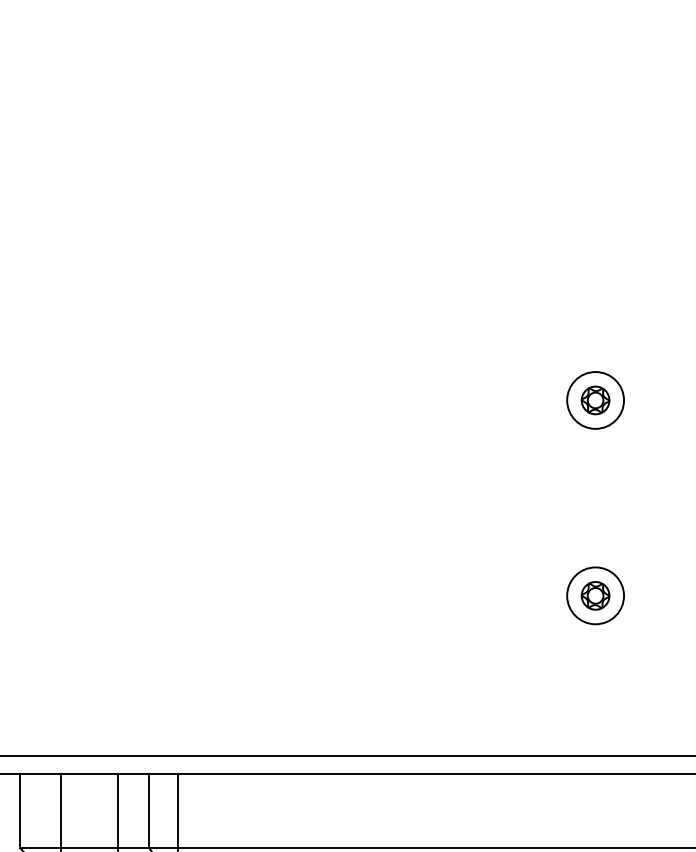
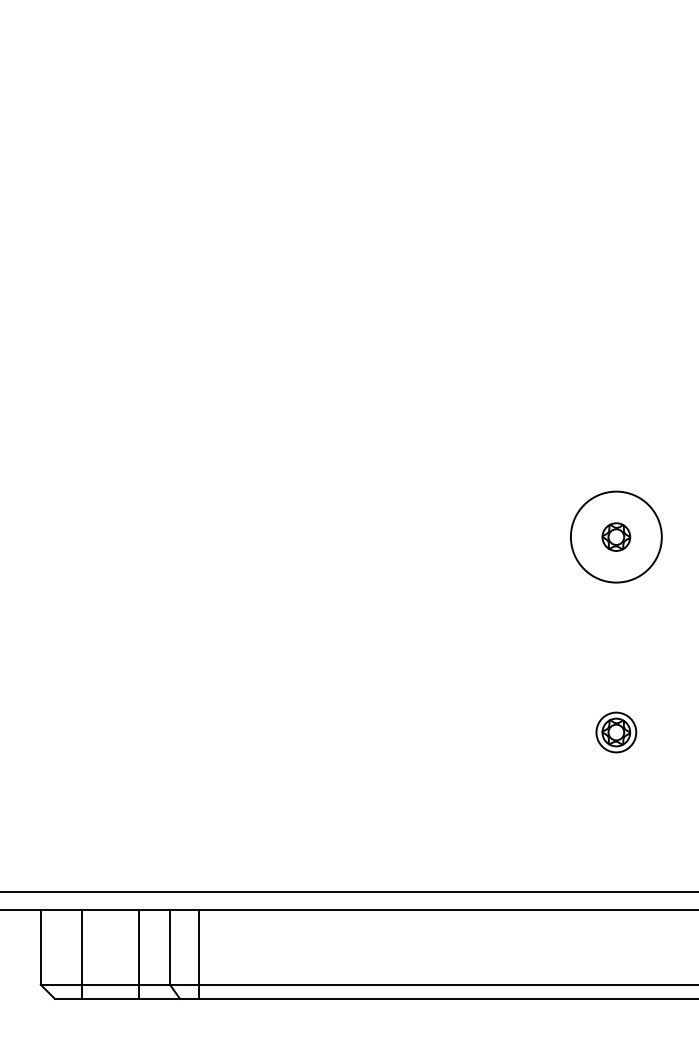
circle: (594, 399) -> (615, 536), size x1.6
circle: (594, 595) -> (615, 732), size x0.7

